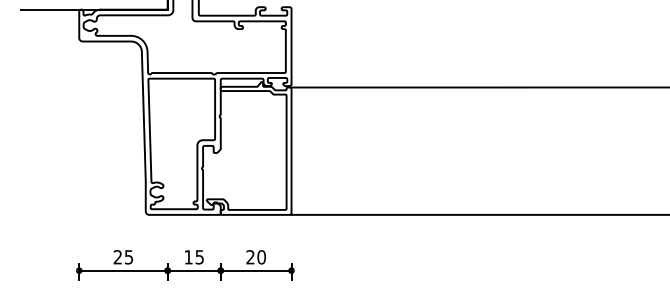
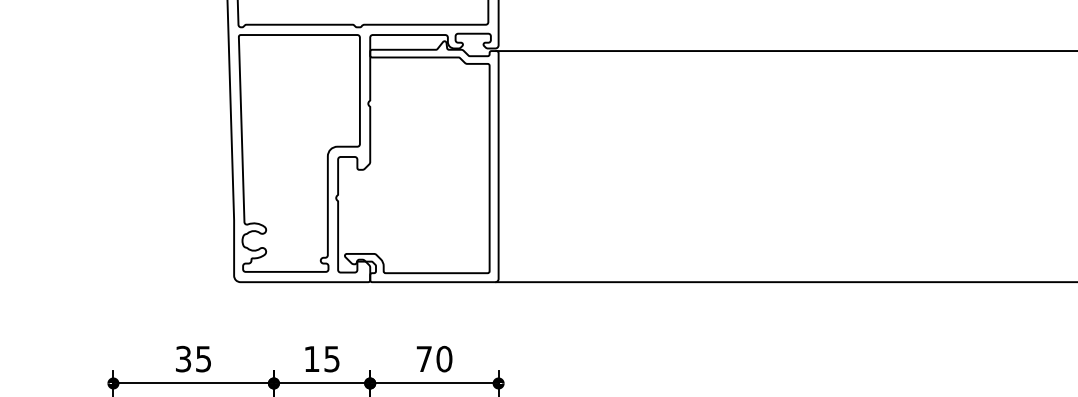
text: (117, 257) -> (182, 359), 25 -> 35
text: (250, 257) -> (424, 359), 20 -> 70

